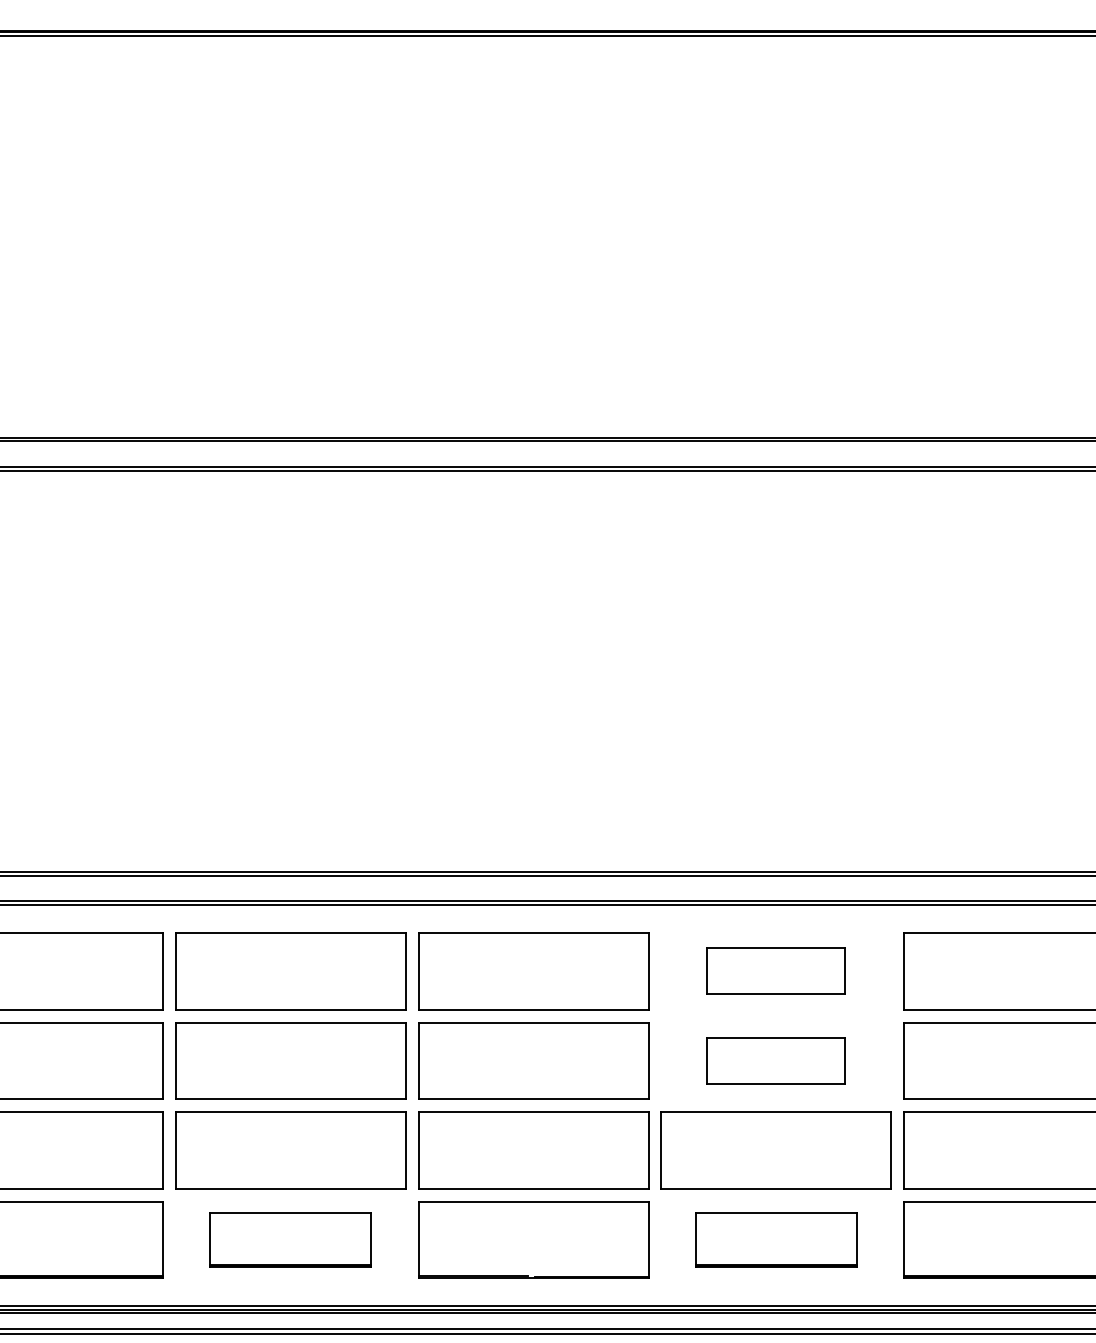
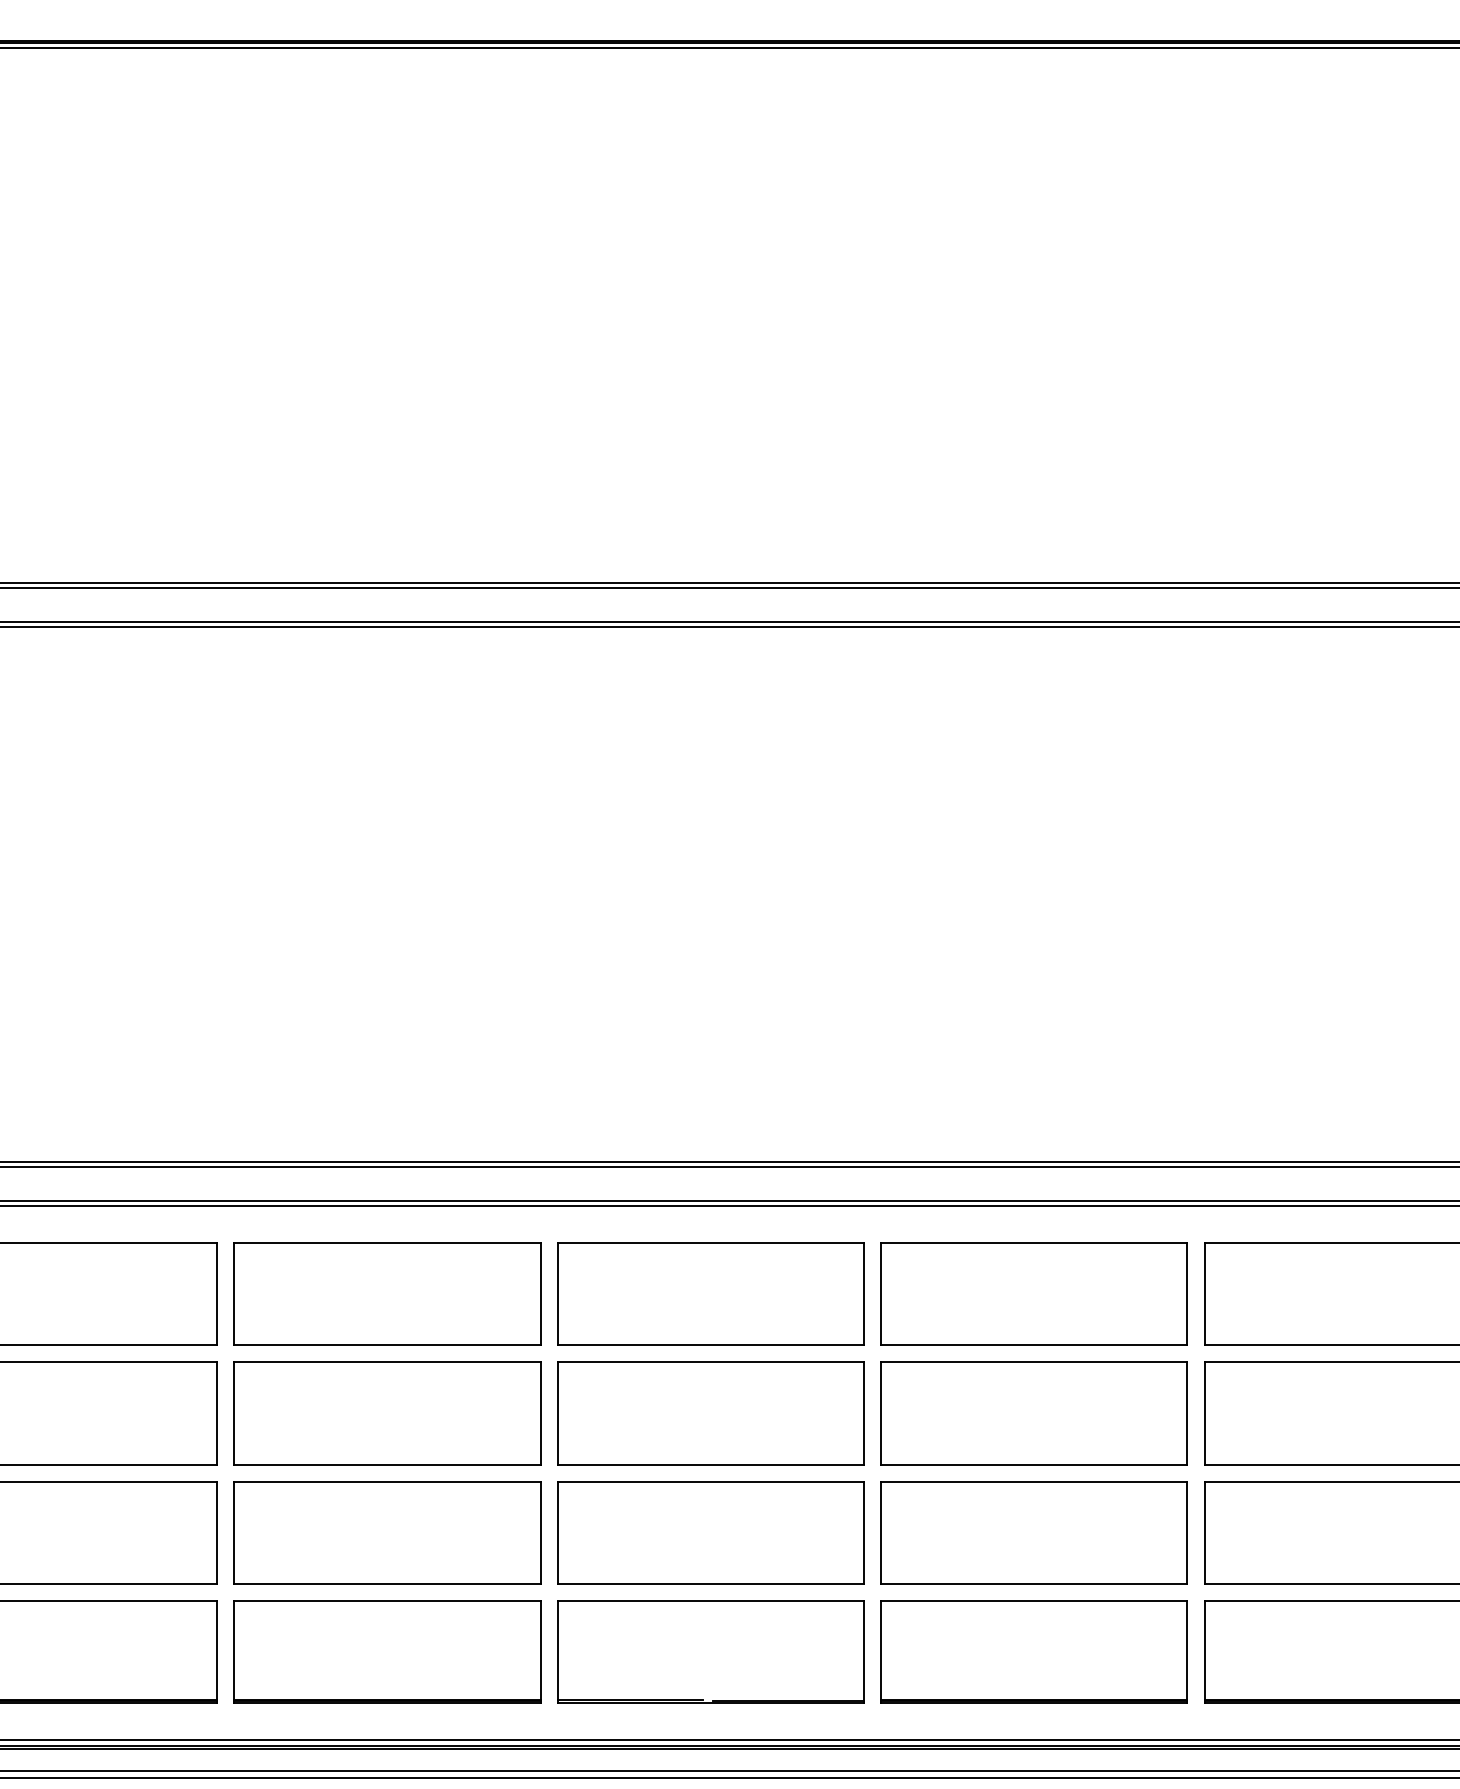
part: (775, 970) -> (1033, 1293), size x1.67
part: (775, 1061) -> (1033, 1413), size x1.67
part: (290, 1239) -> (387, 1651), size x1.43
part: (775, 1239) -> (1033, 1651), size x1.43

